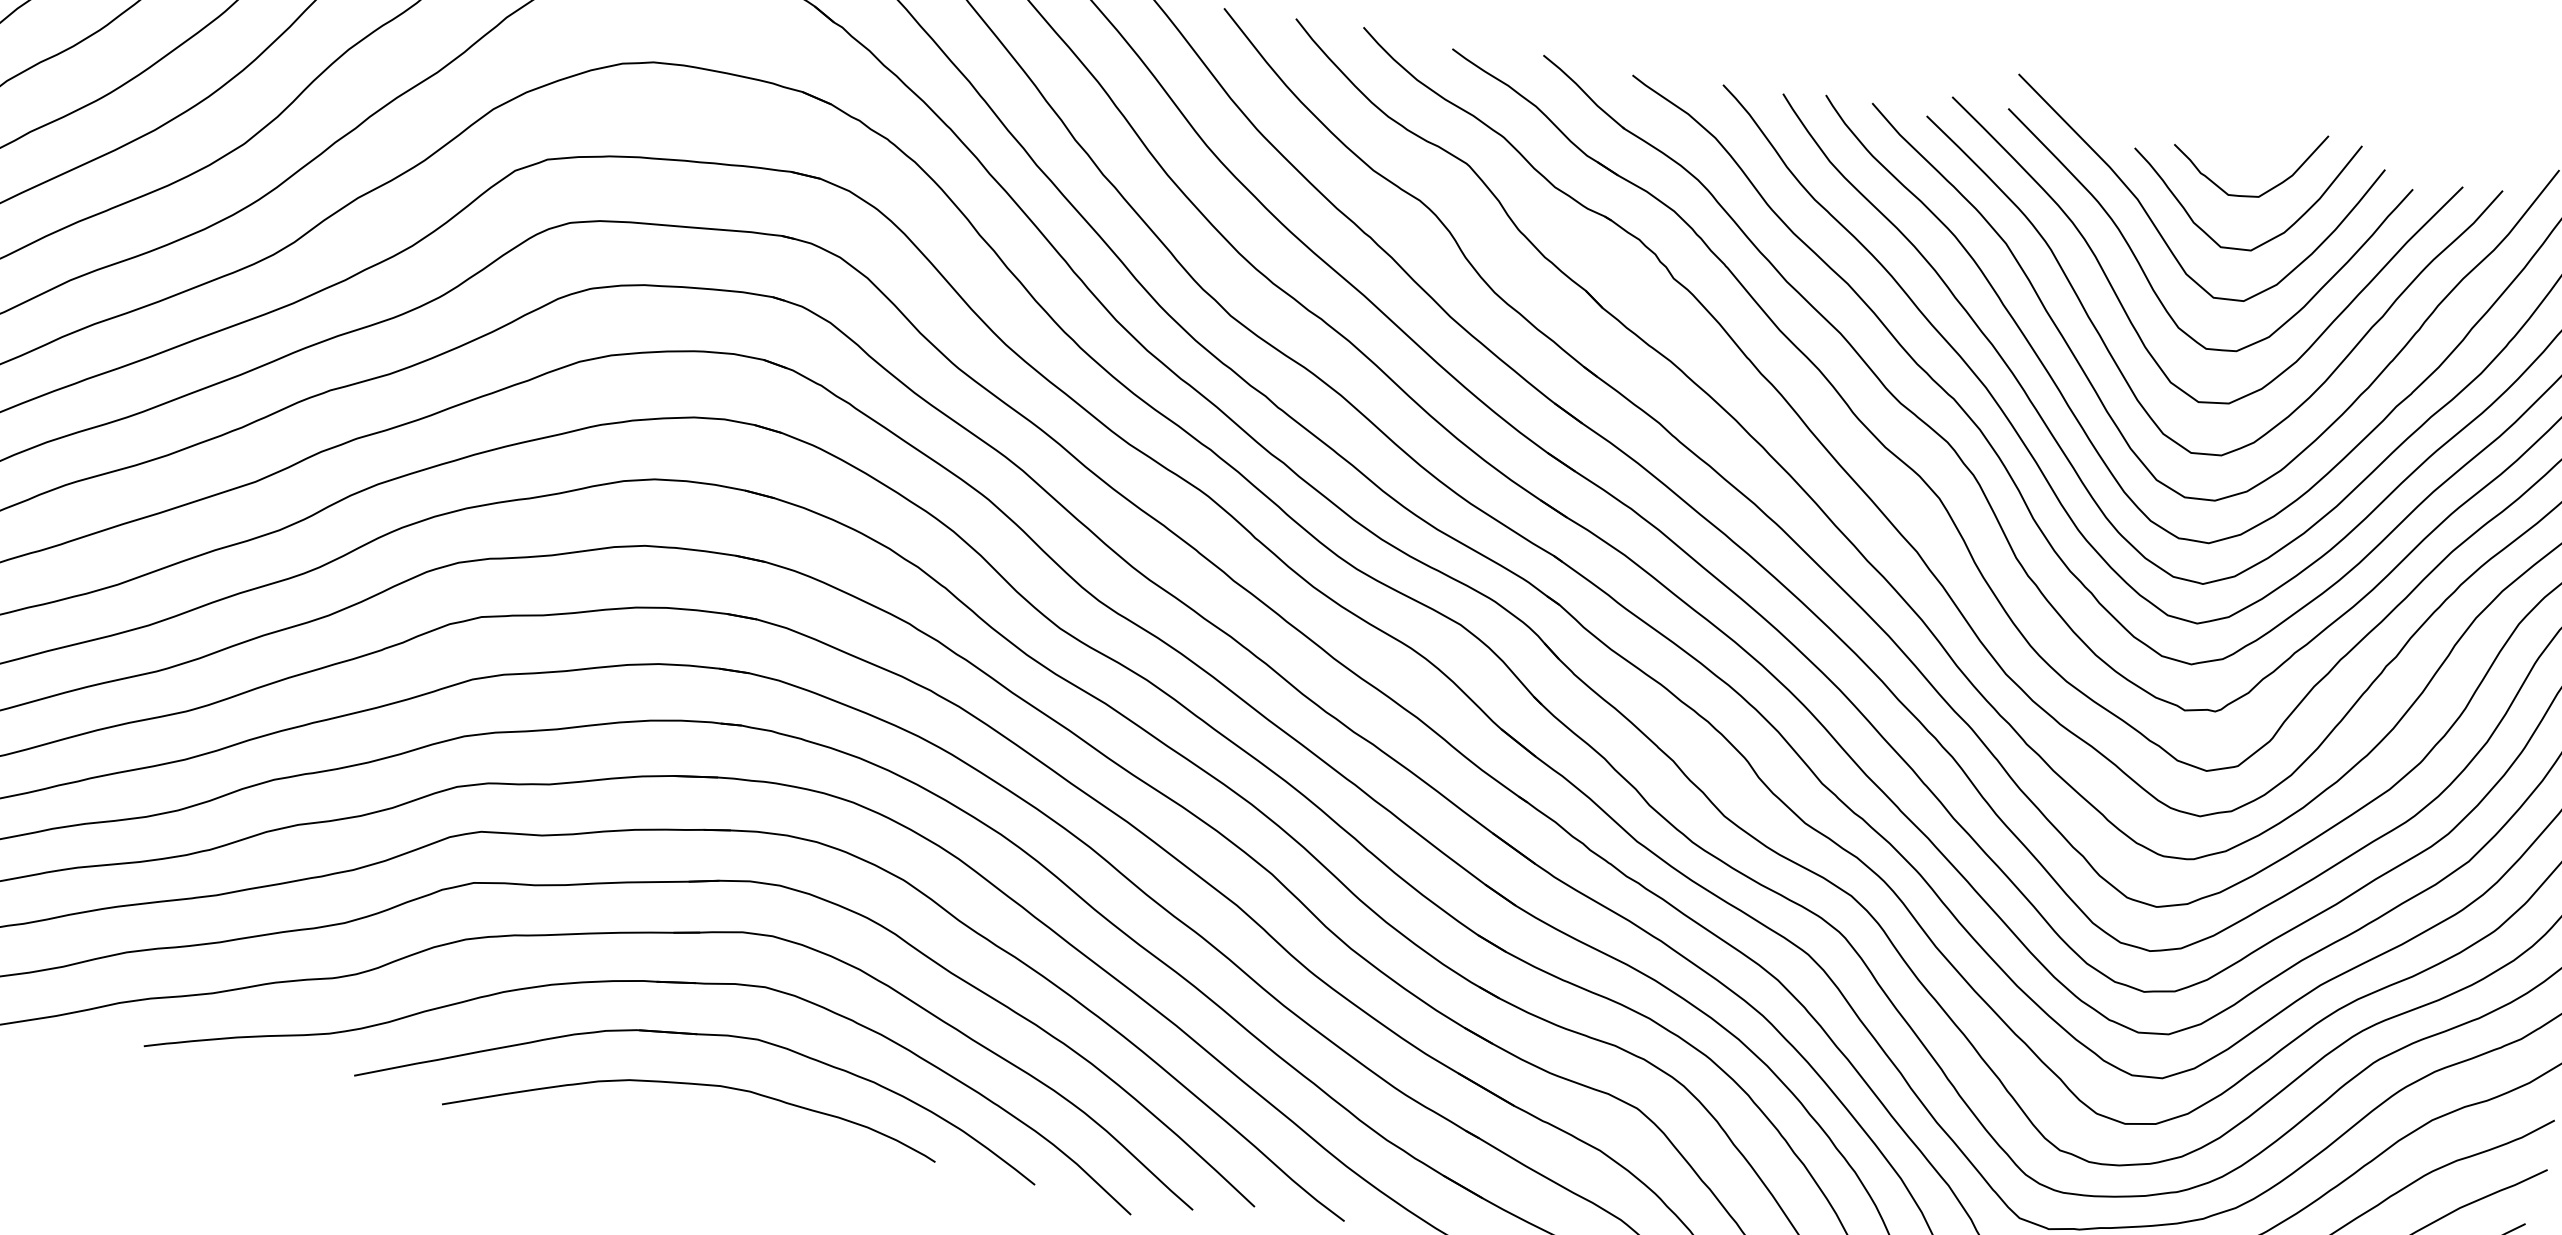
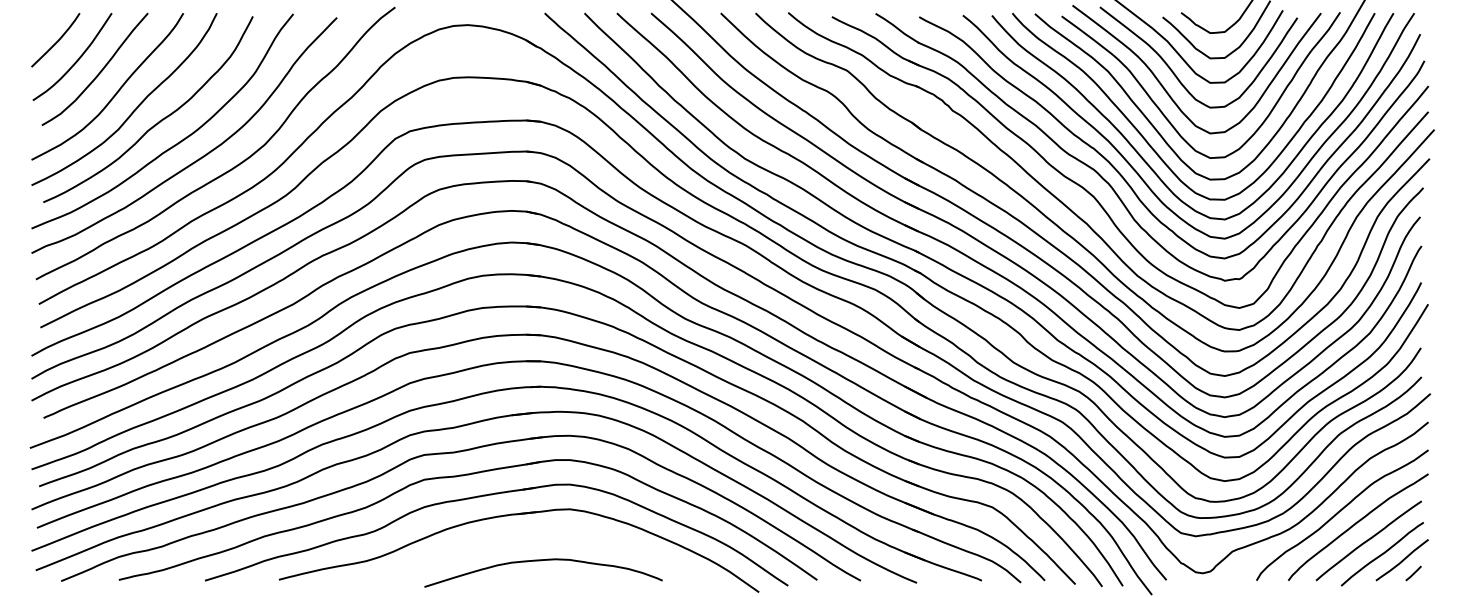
part: (698, 1036) -> (541, 537), removed

